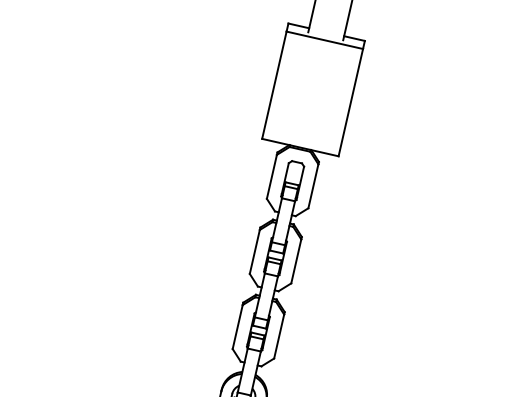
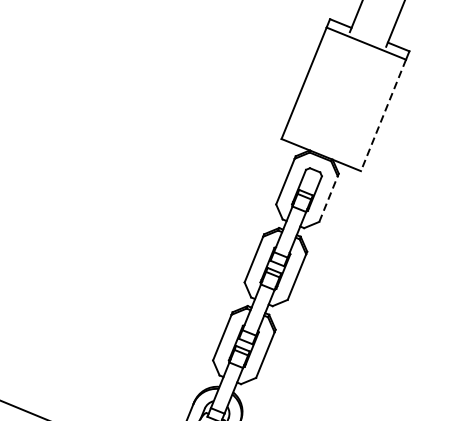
line: (350, 103) -> (382, 116), solid -> dashed
line: (313, 186) -> (328, 199), solid -> dashed

